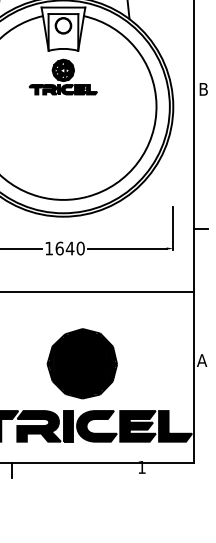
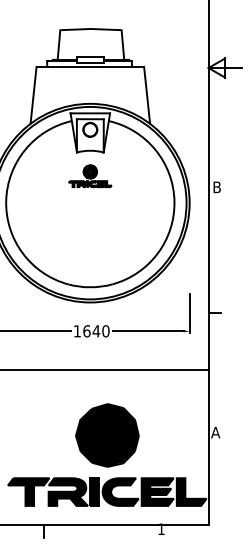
part: (63, 76) -> (90, 175), size x0.7

